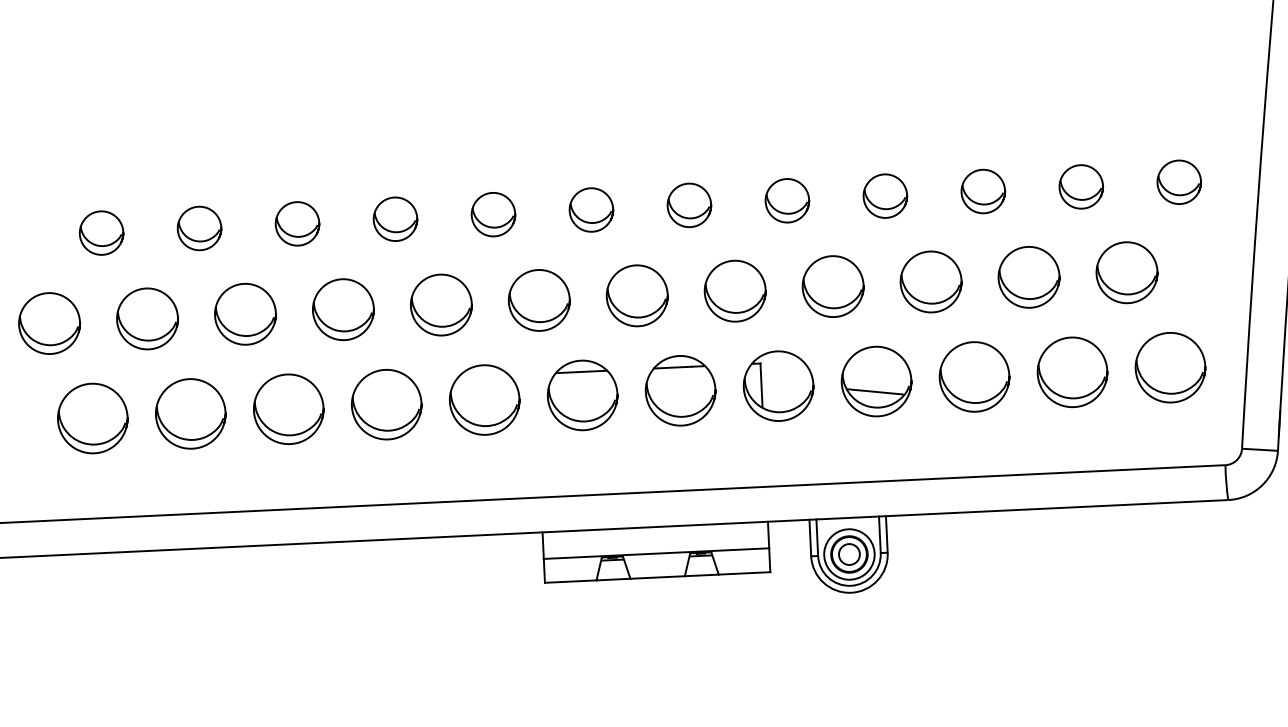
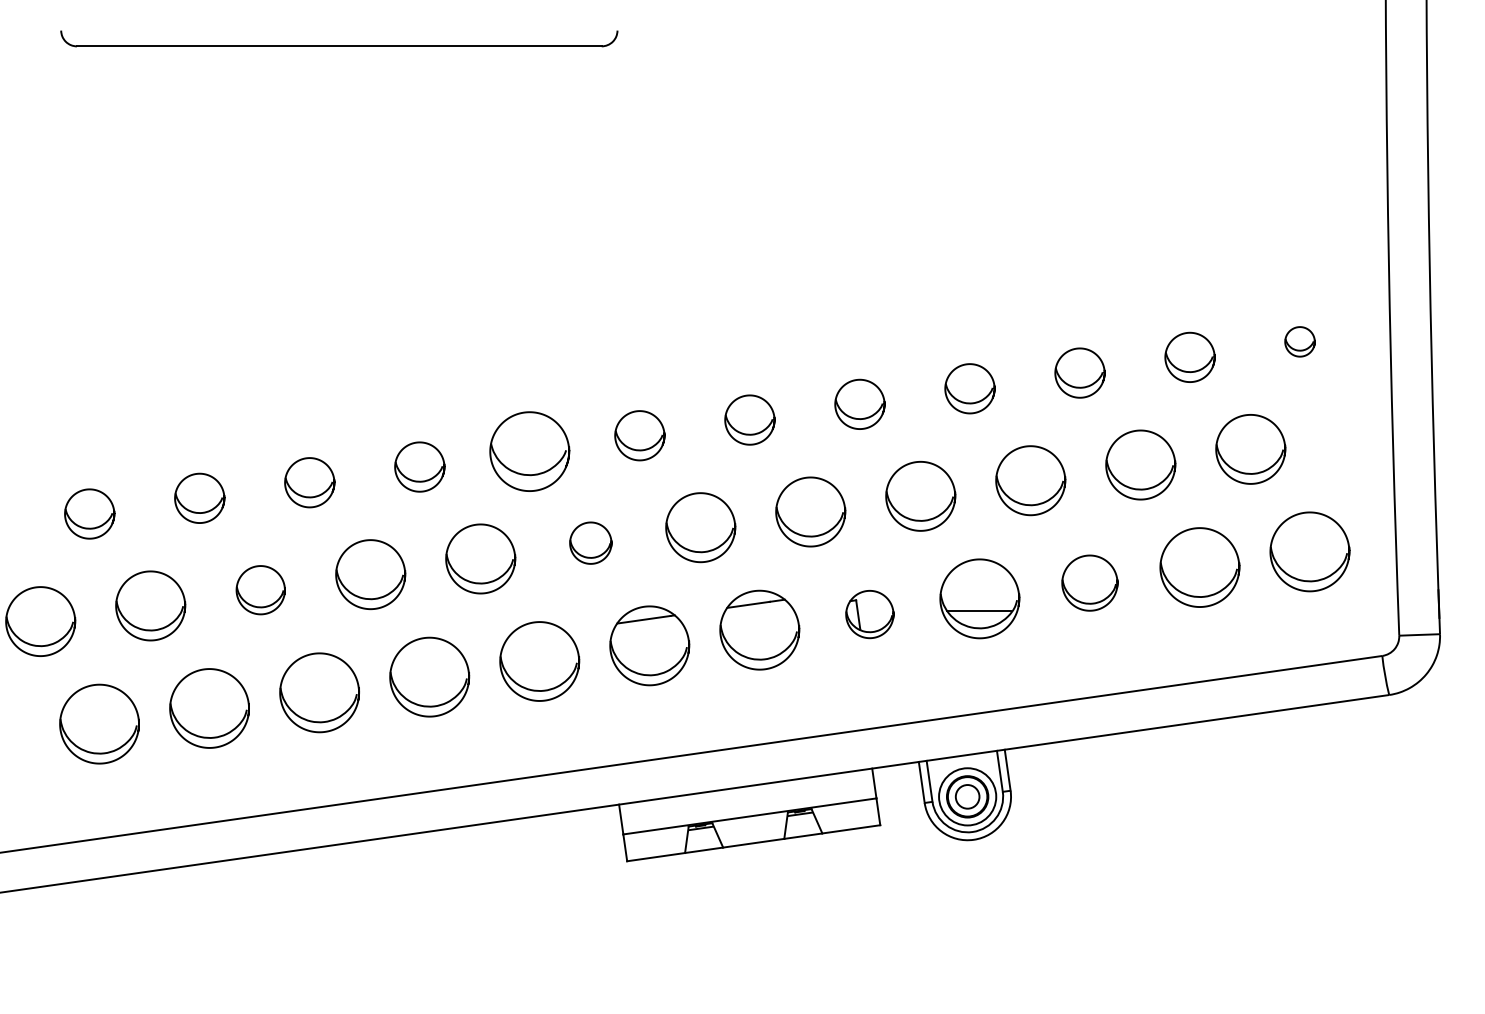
part: (1178, 182) -> (1299, 341), size x0.6
part: (493, 213) -> (529, 450), size x1.6
part: (539, 299) -> (590, 542), size x0.6
part: (245, 313) -> (260, 589), size x0.7
part: (974, 376) -> (1089, 582), size x0.7
part: (778, 386) -> (869, 614), size x0.6

